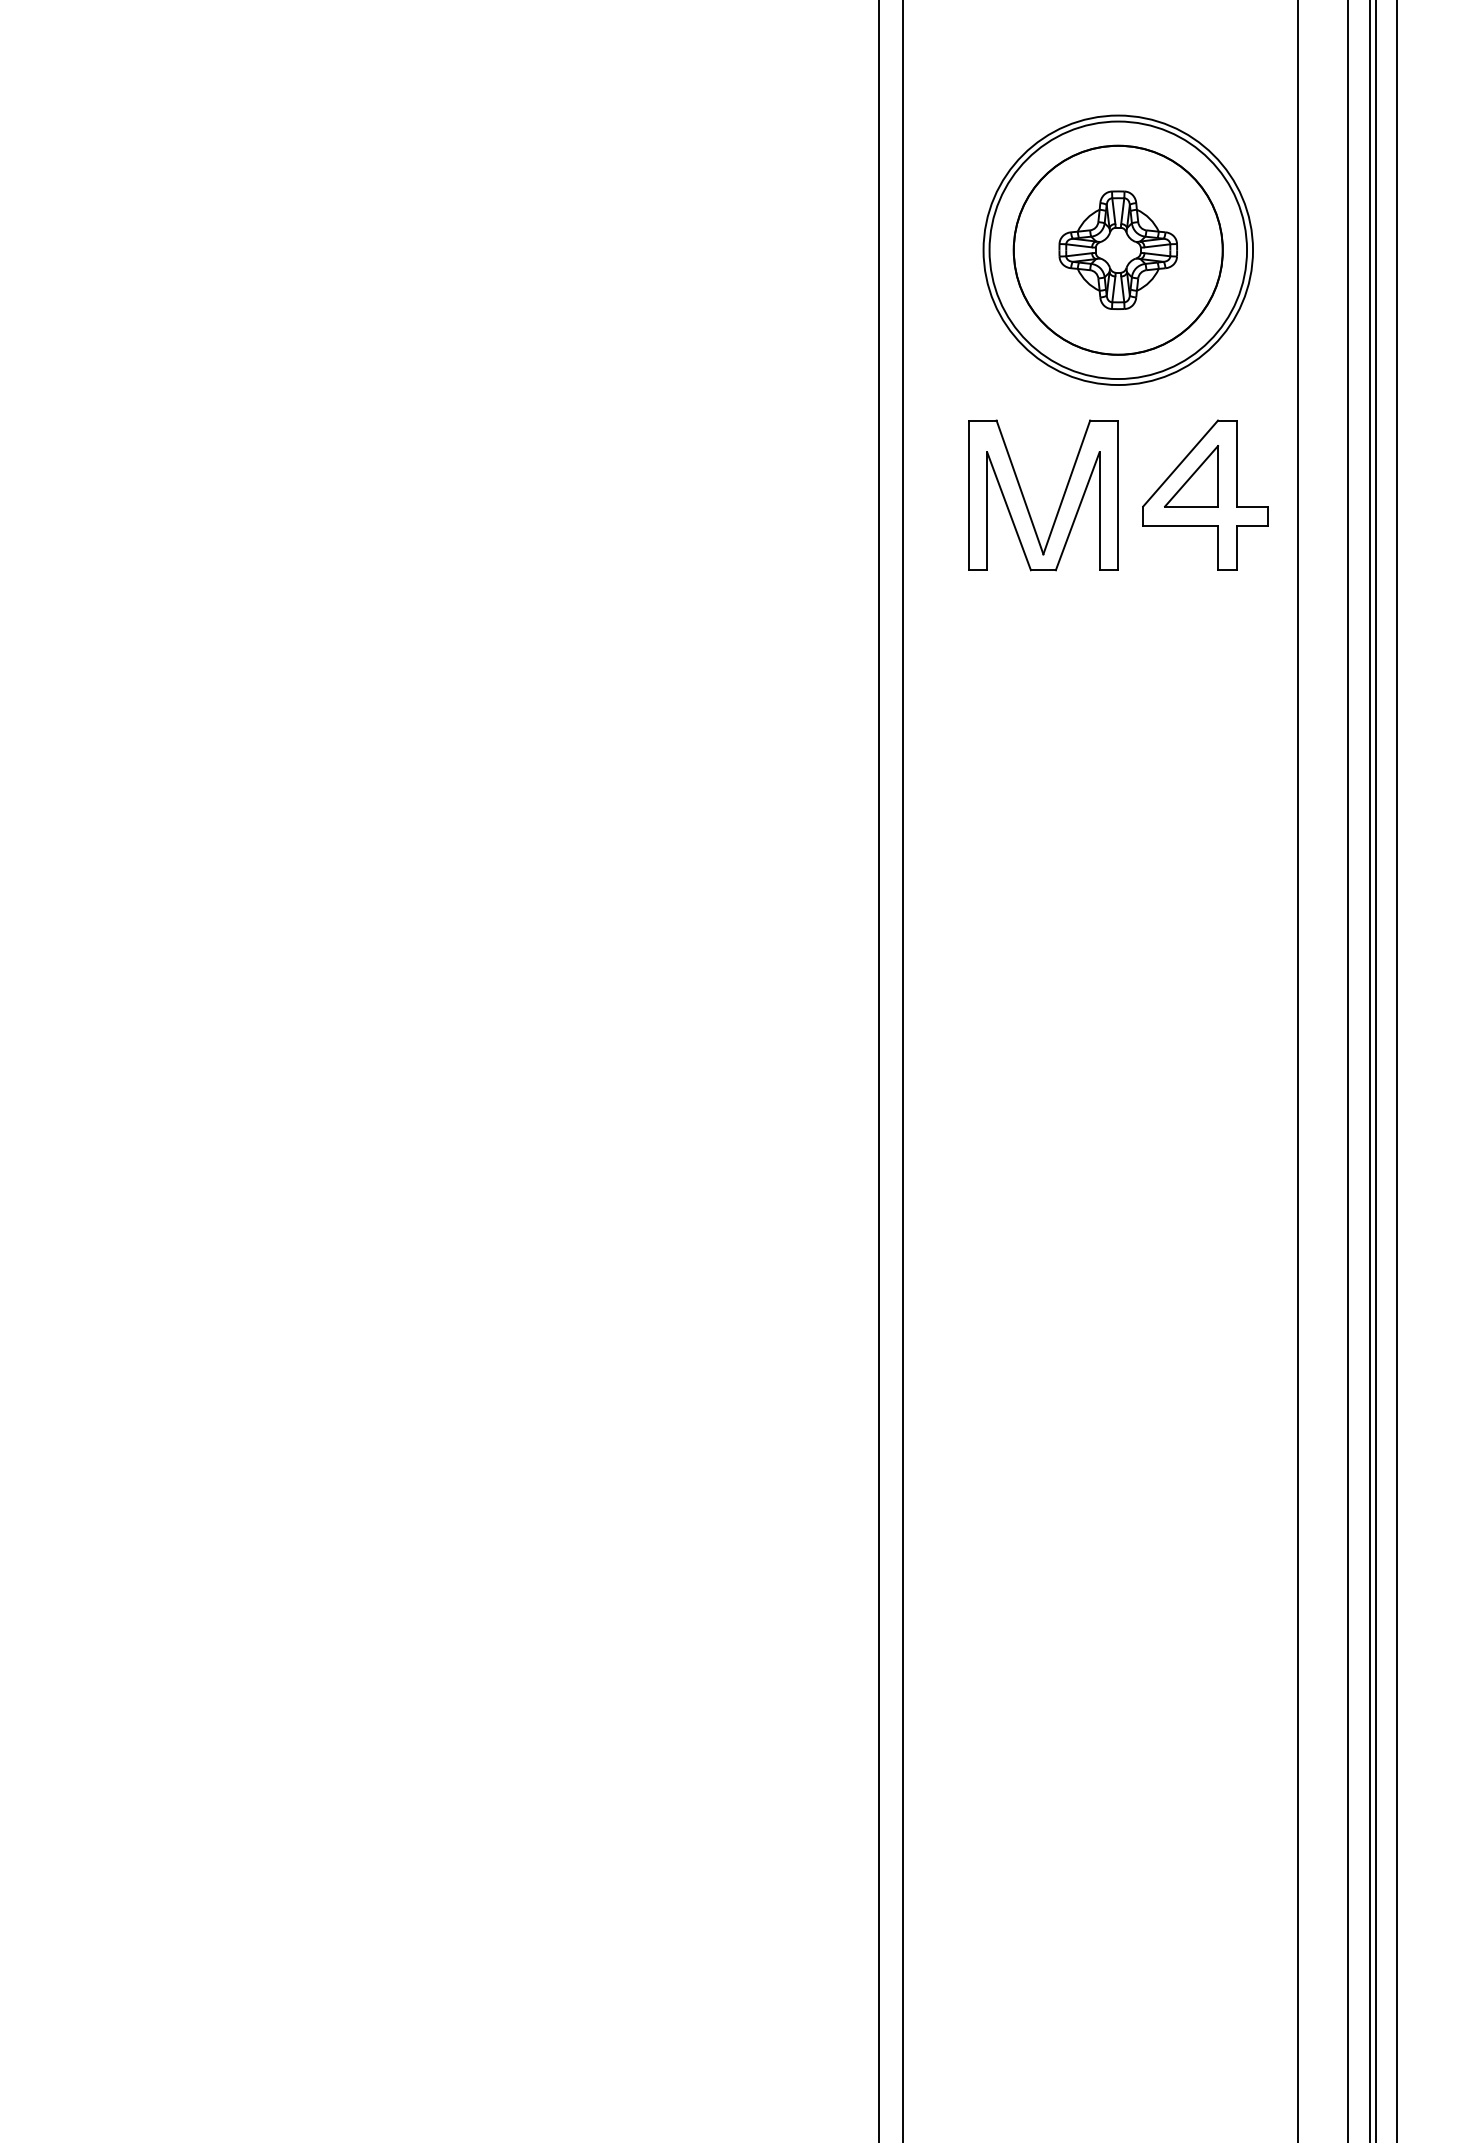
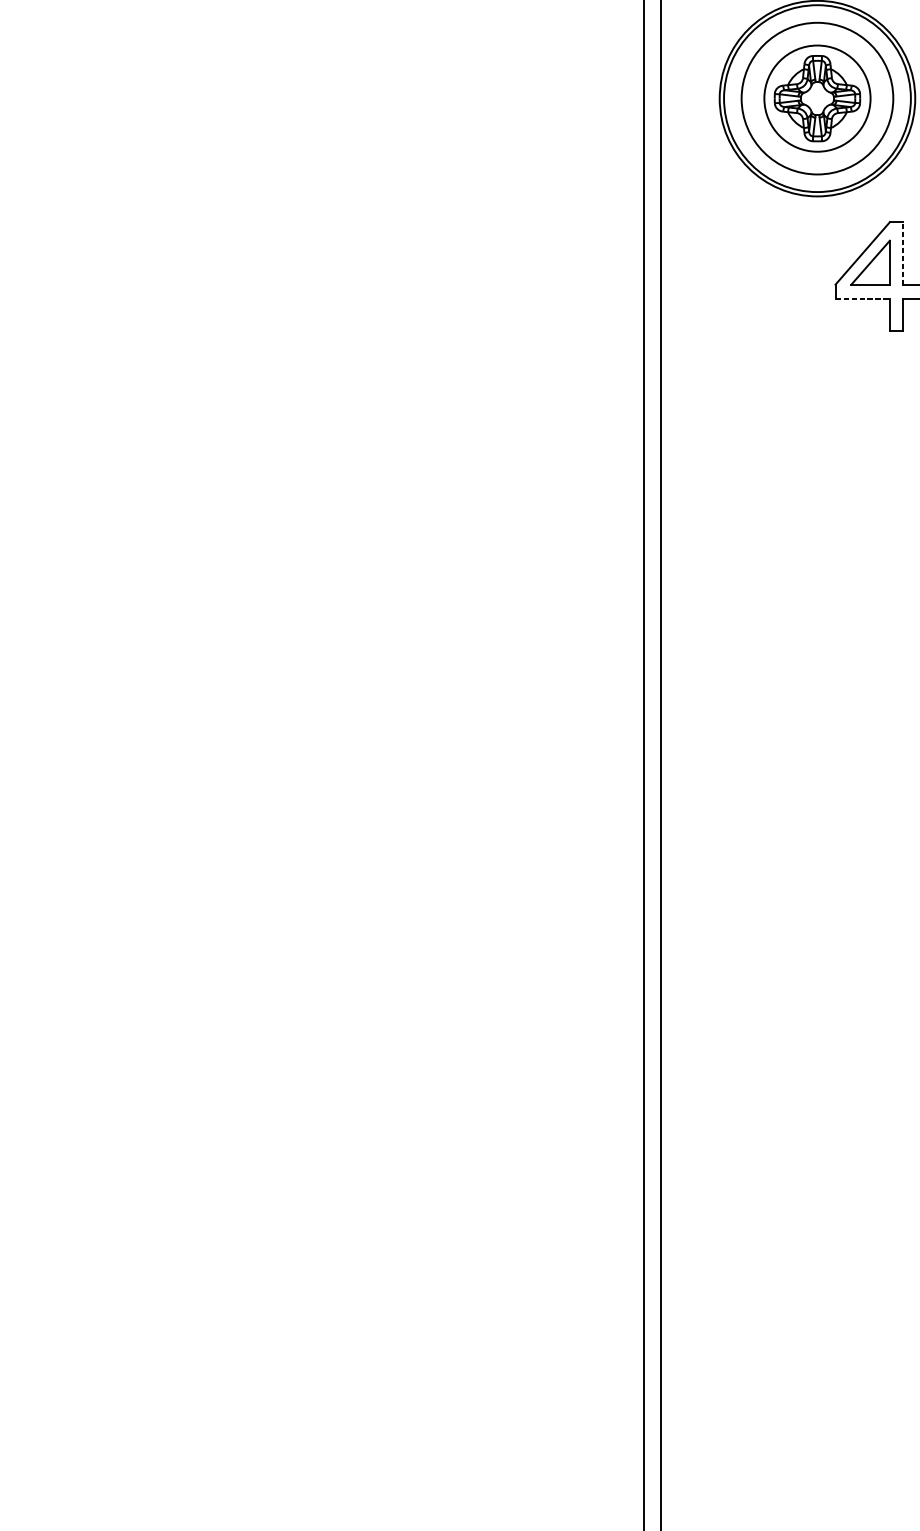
circle: (1117, 249) -> (816, 98), size x0.7
line: (1236, 463) -> (903, 253), solid -> dashed
part: (1060, 501) -> (775, 280), removed
line: (1181, 525) -> (863, 298), solid -> dashed

